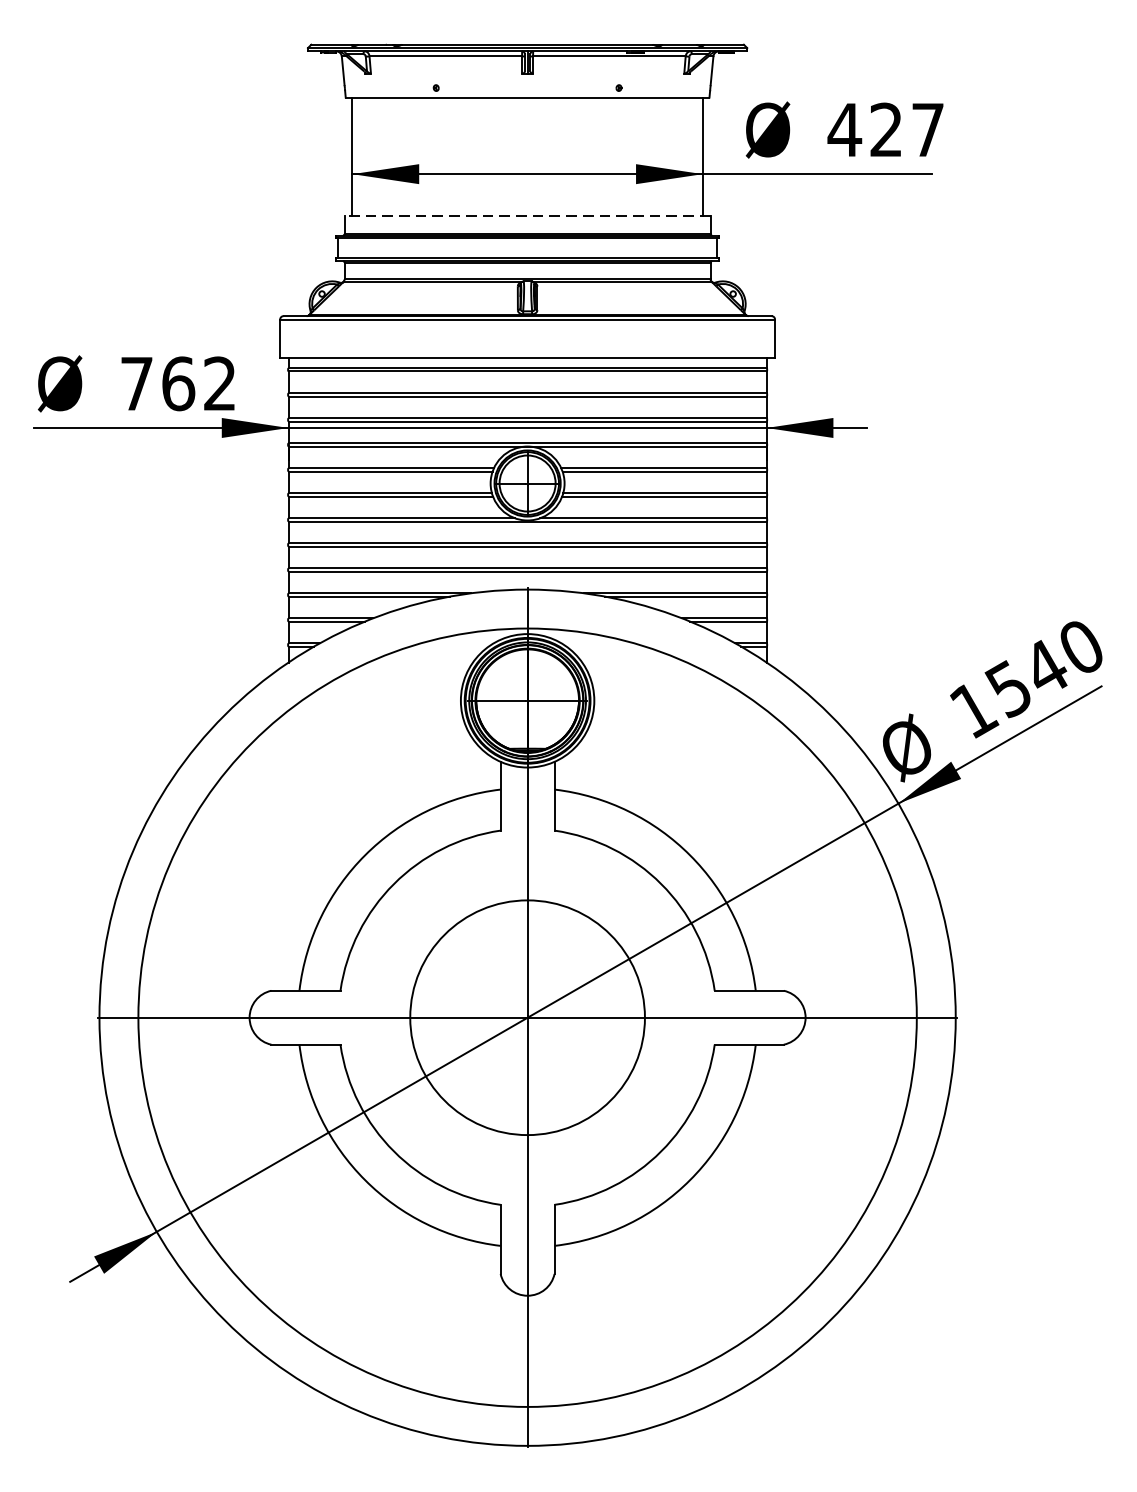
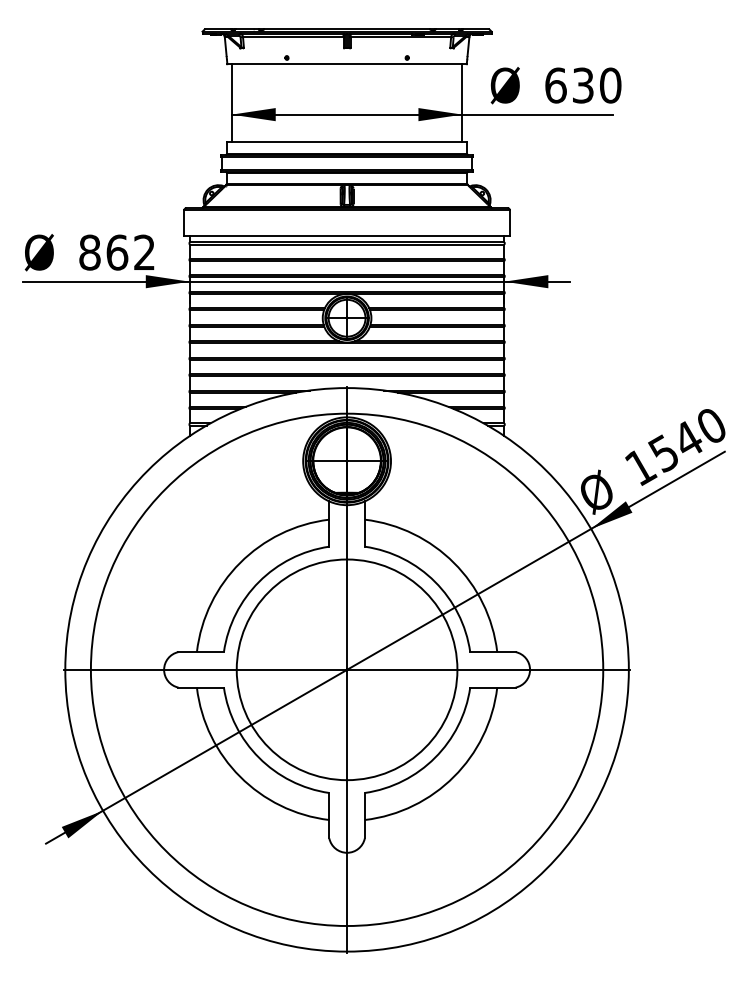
text: (885, 129) -> (582, 85), 427 -> 630
line: (526, 216) -> (346, 142), dashed -> solid
text: (136, 383) -> (89, 252), 762 -> 862
circle: (526, 1017) -> (346, 669), size x1.43

